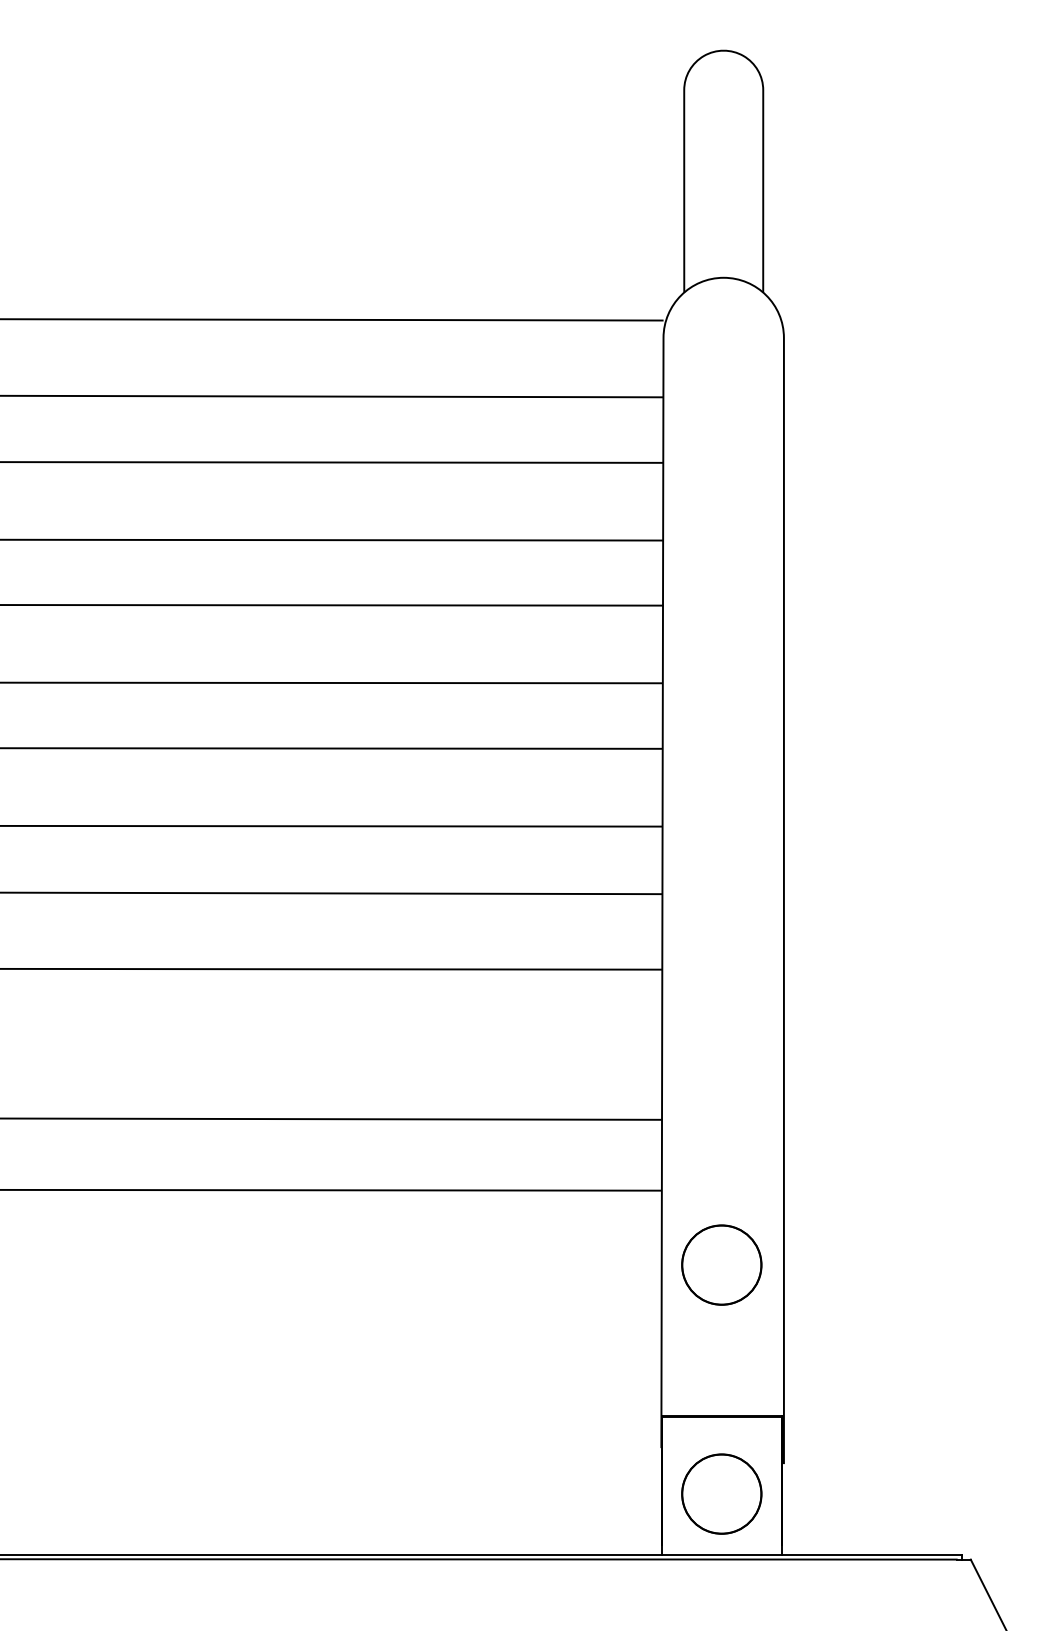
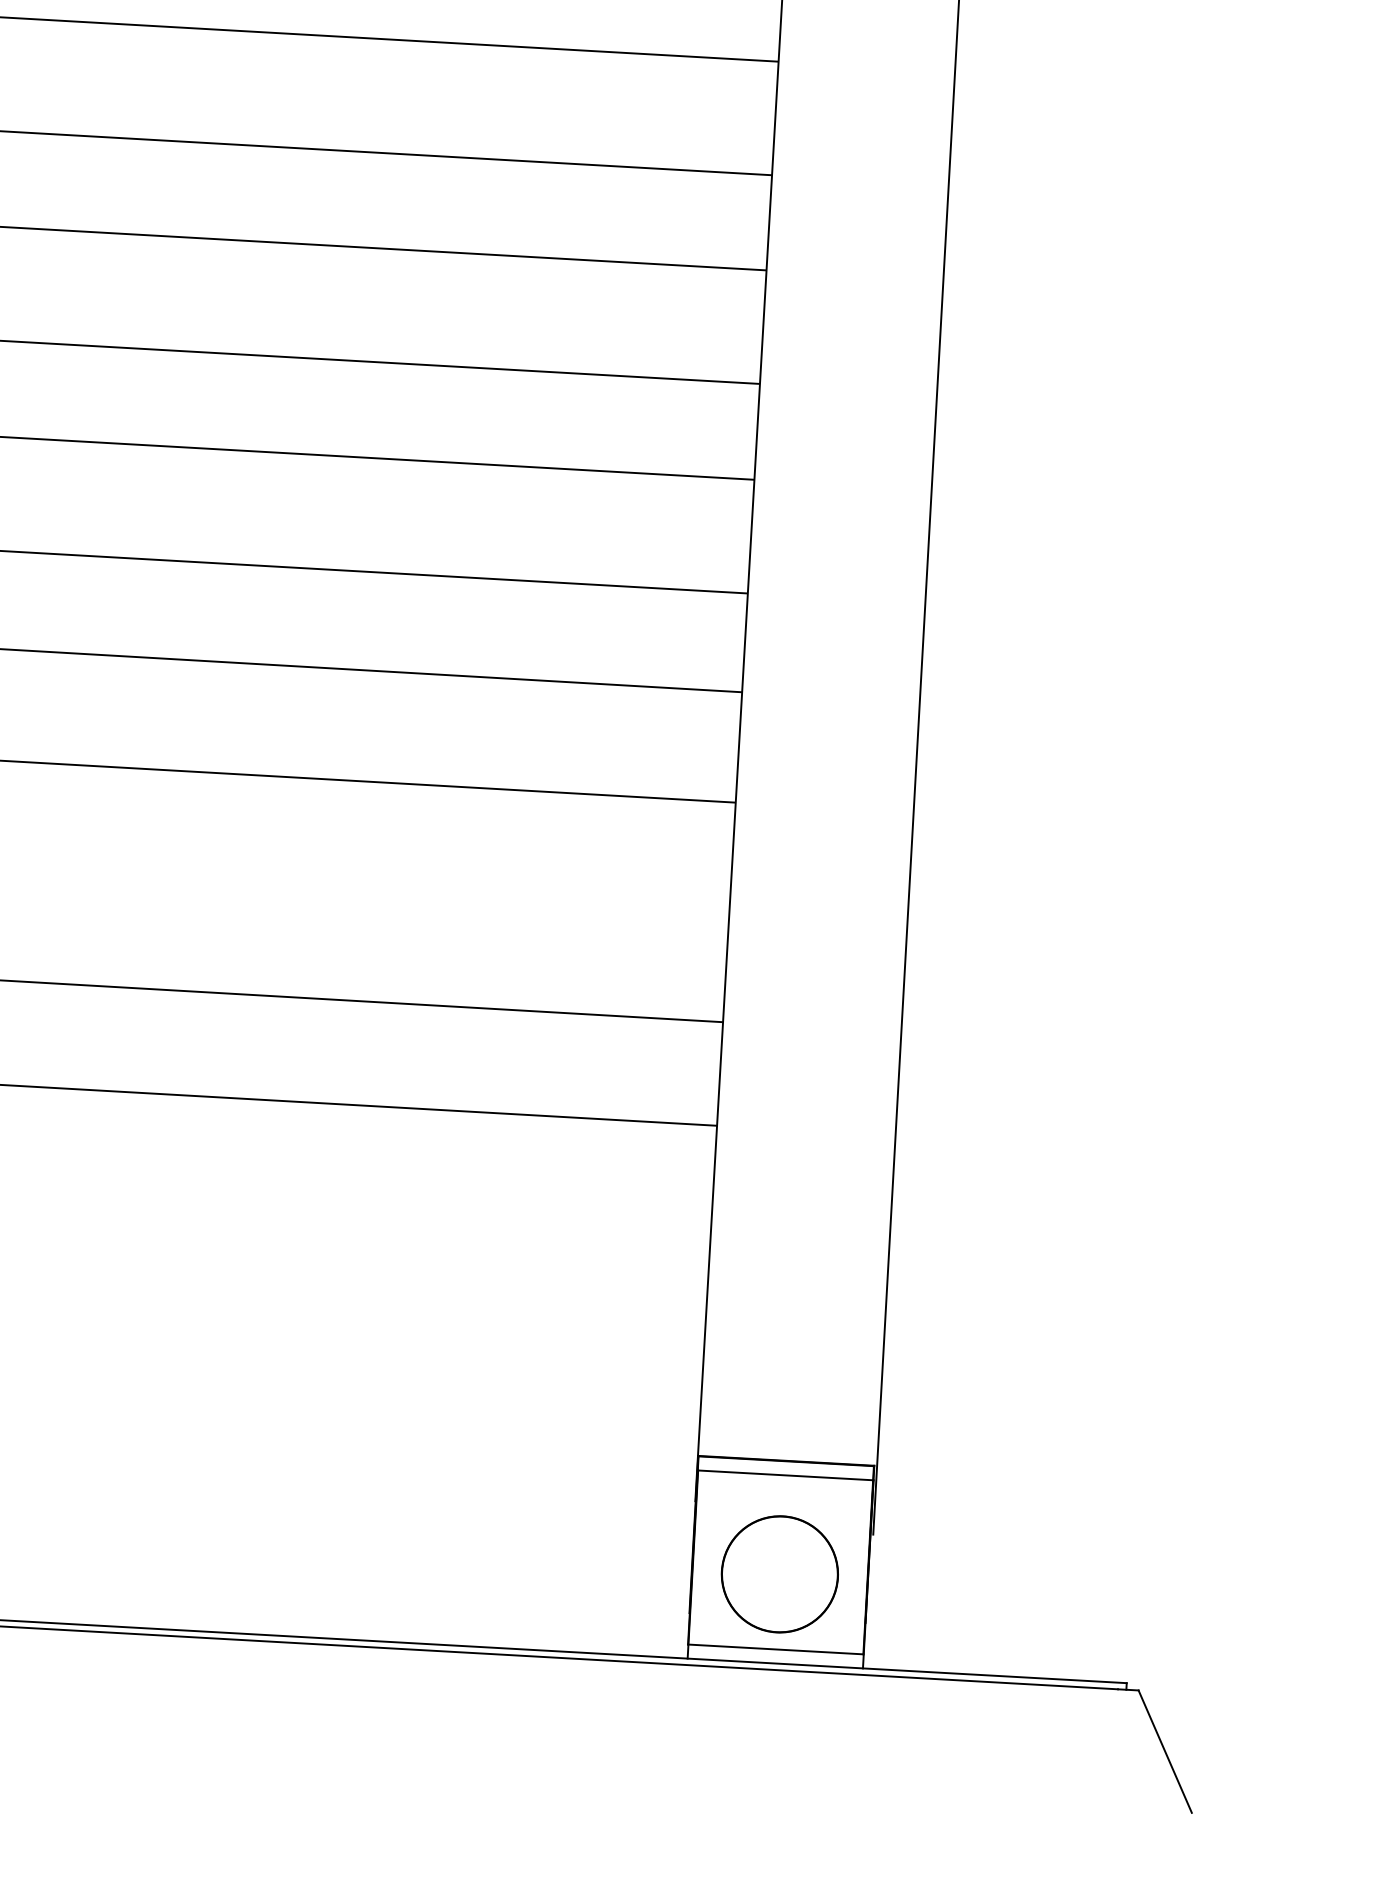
circle: (721, 1264) -> (798, 1238), removed
line: (722, 1426) -> (786, 1475), added
line: (721, 1545) -> (775, 1649), added

